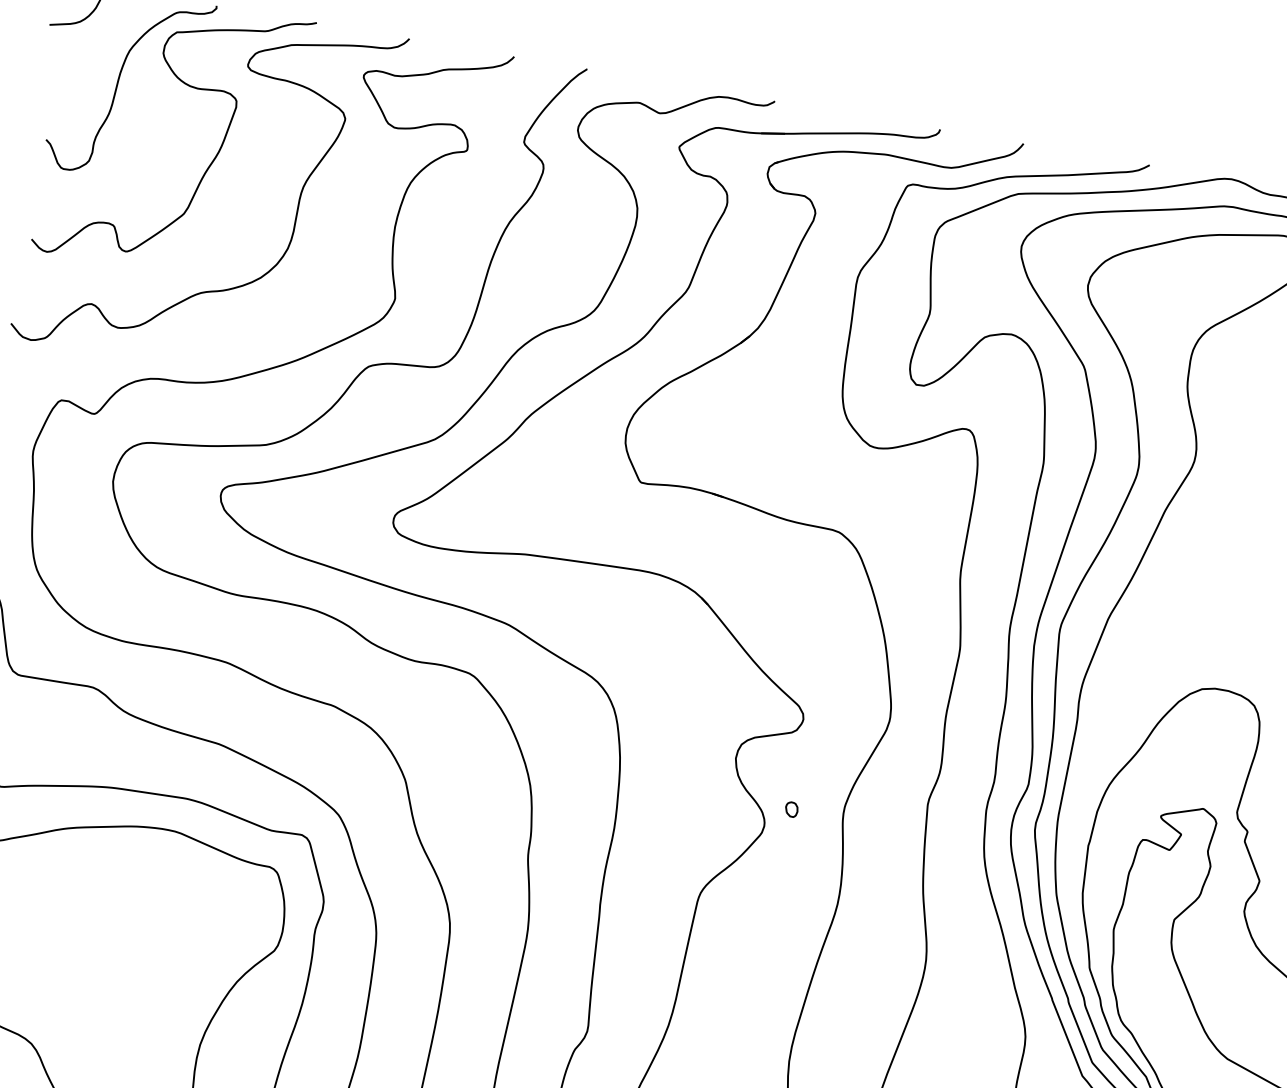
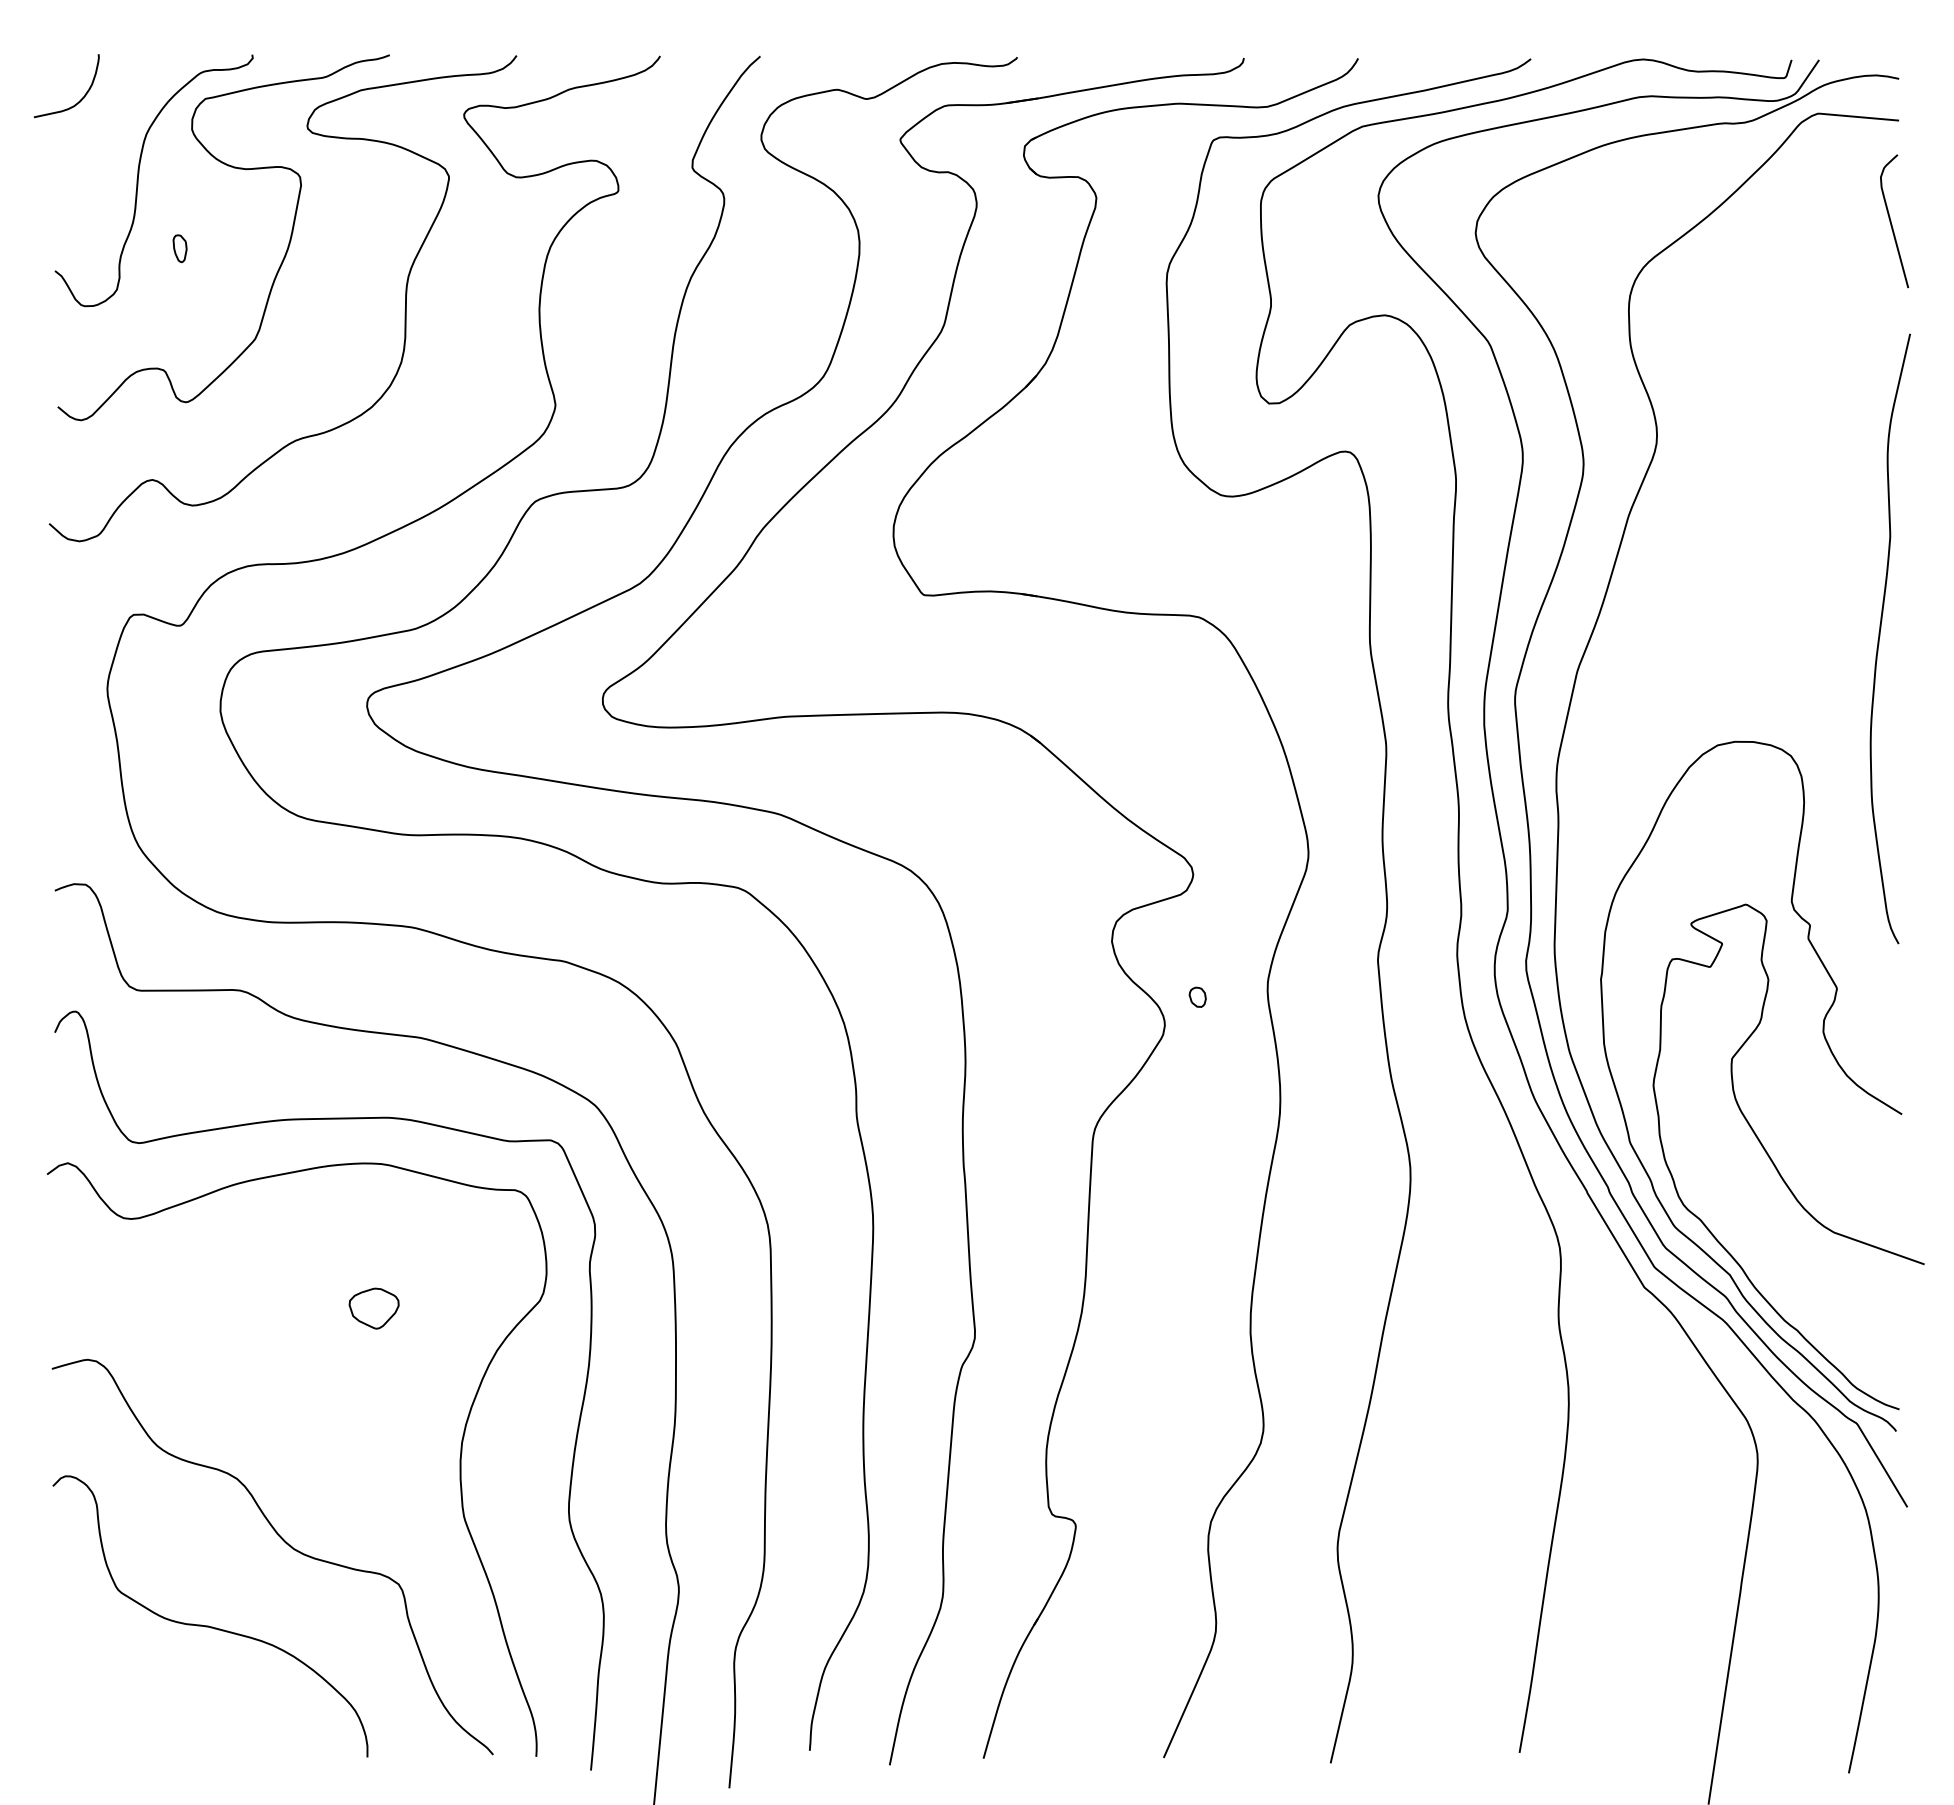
part: (139, 138) -> (179, 248), added
part: (151, 936) -> (373, 1308), added

